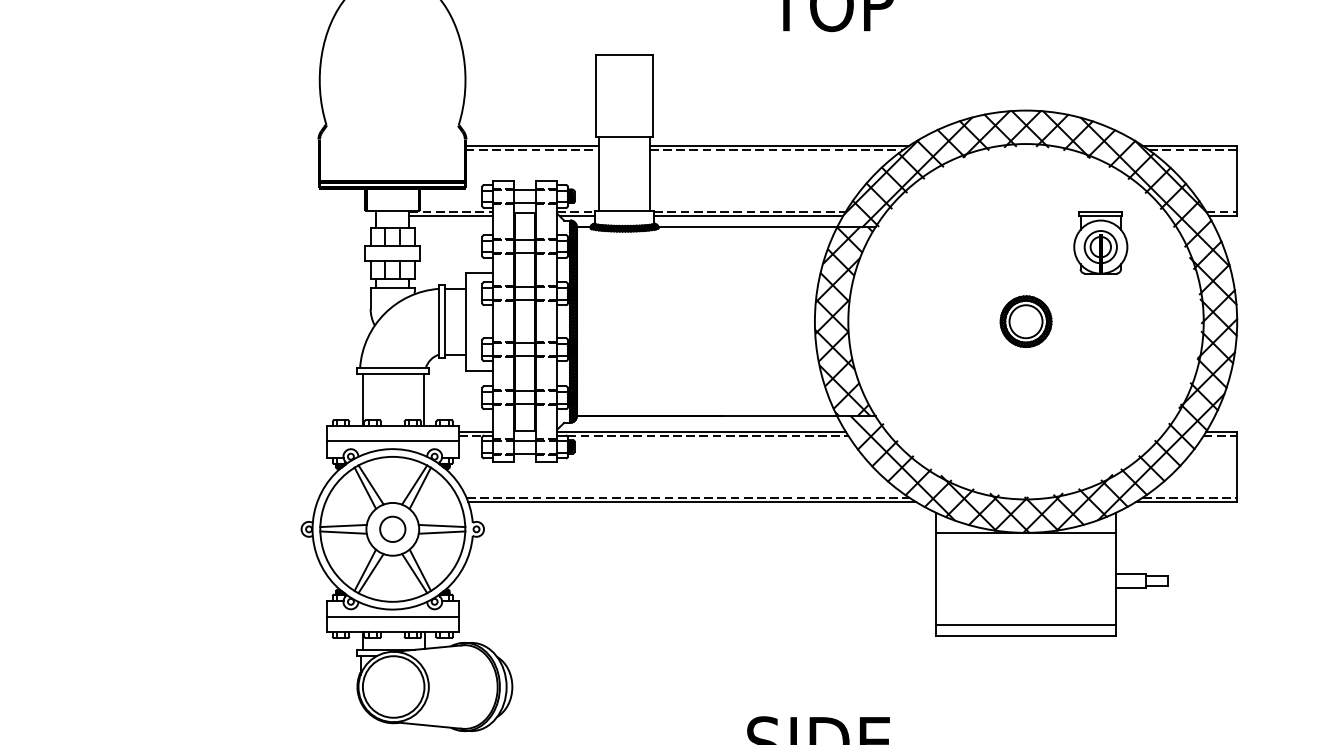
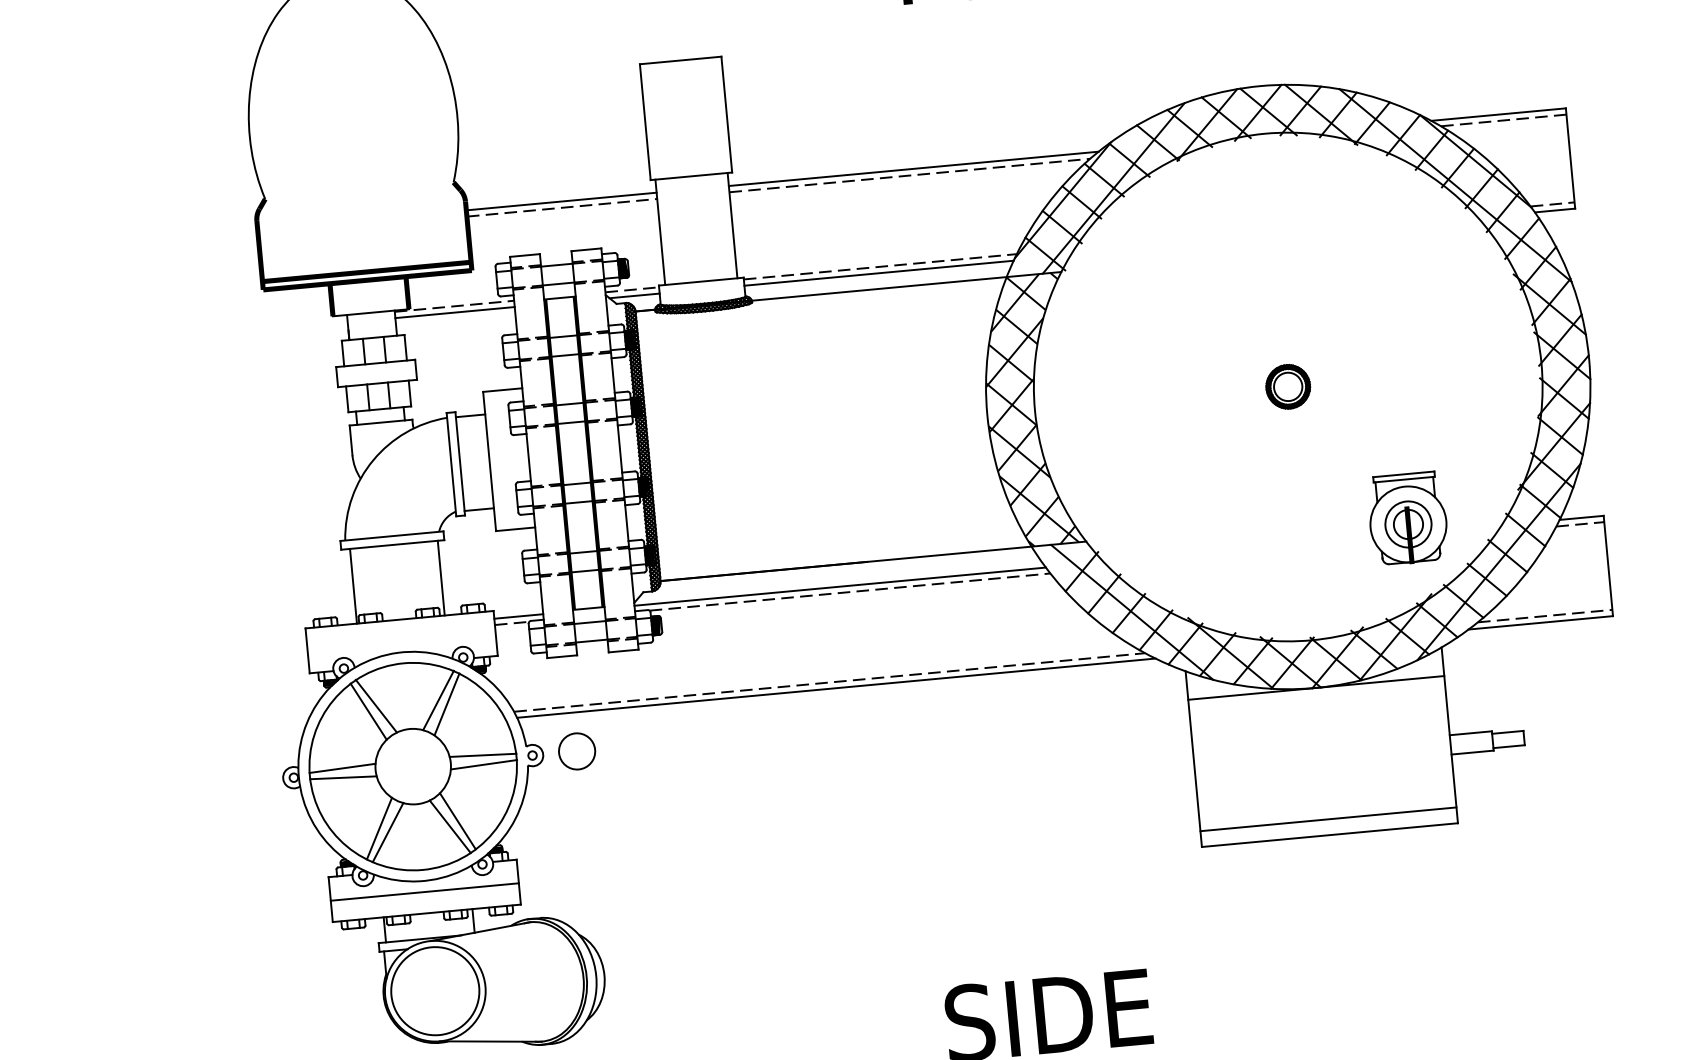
part: (1100, 242) -> (1407, 517), moved
part: (1025, 321) -> (1287, 386), size x0.6
line: (392, 441) -> (401, 641), removed
circle: (392, 528) -> (576, 750), moved

